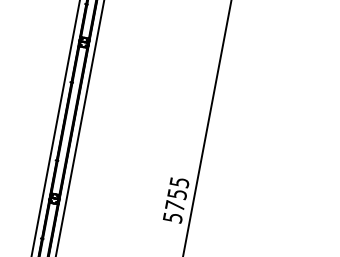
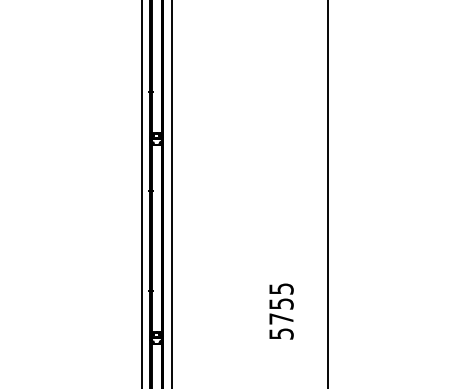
text: (176, 200) -> (281, 311), moved

